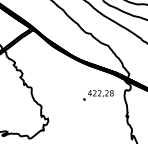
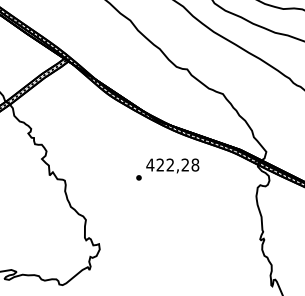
text: (98, 95) -> (167, 169), moved

